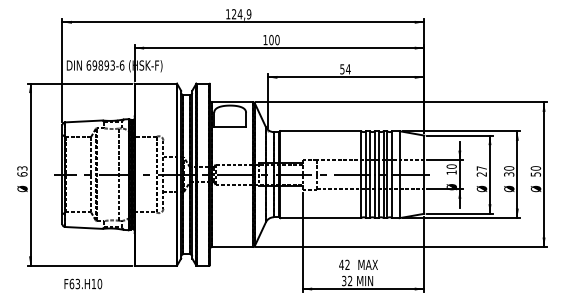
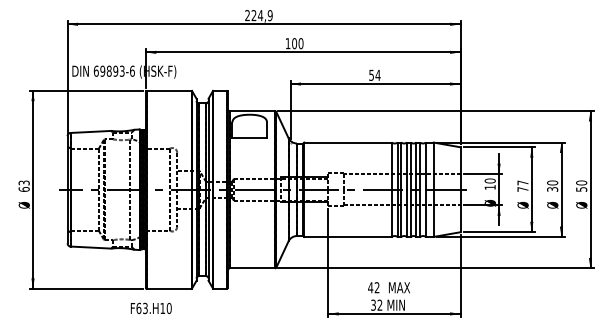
text: (228, 14) -> (247, 15), 124,9 -> 224,9
text: (481, 174) -> (522, 189), 27 -> 77
text: (82, 284) -> (150, 308), moved

